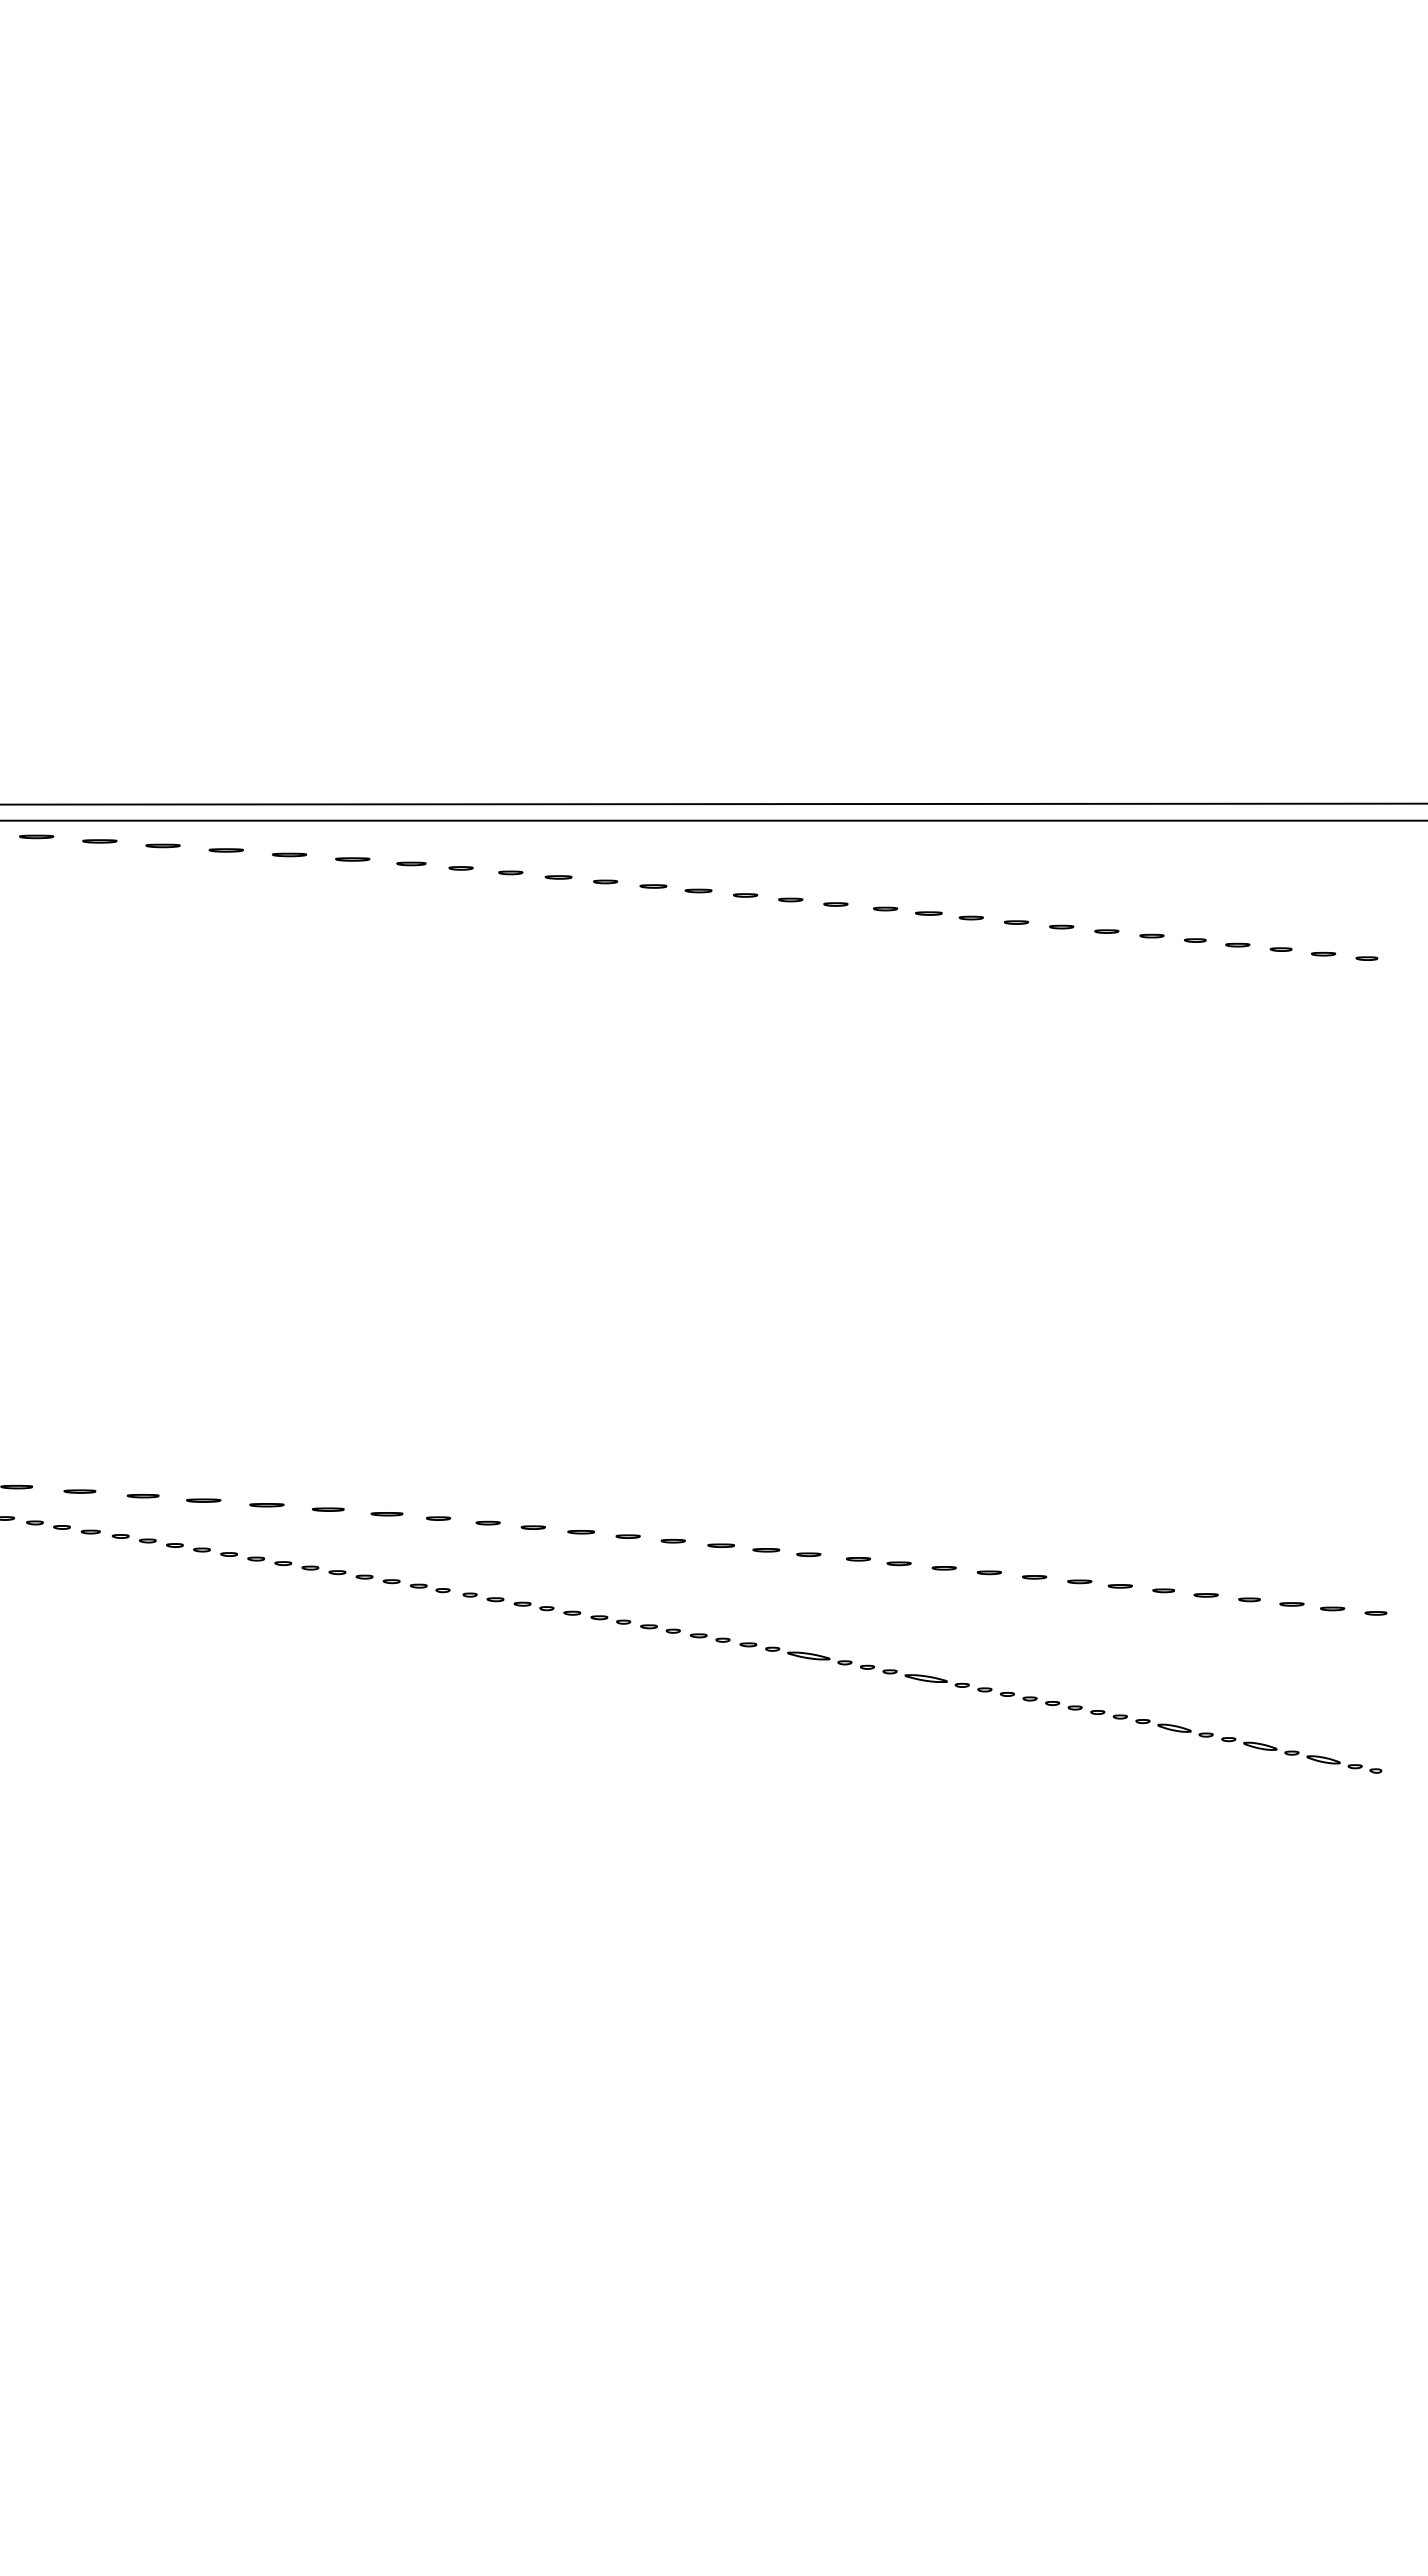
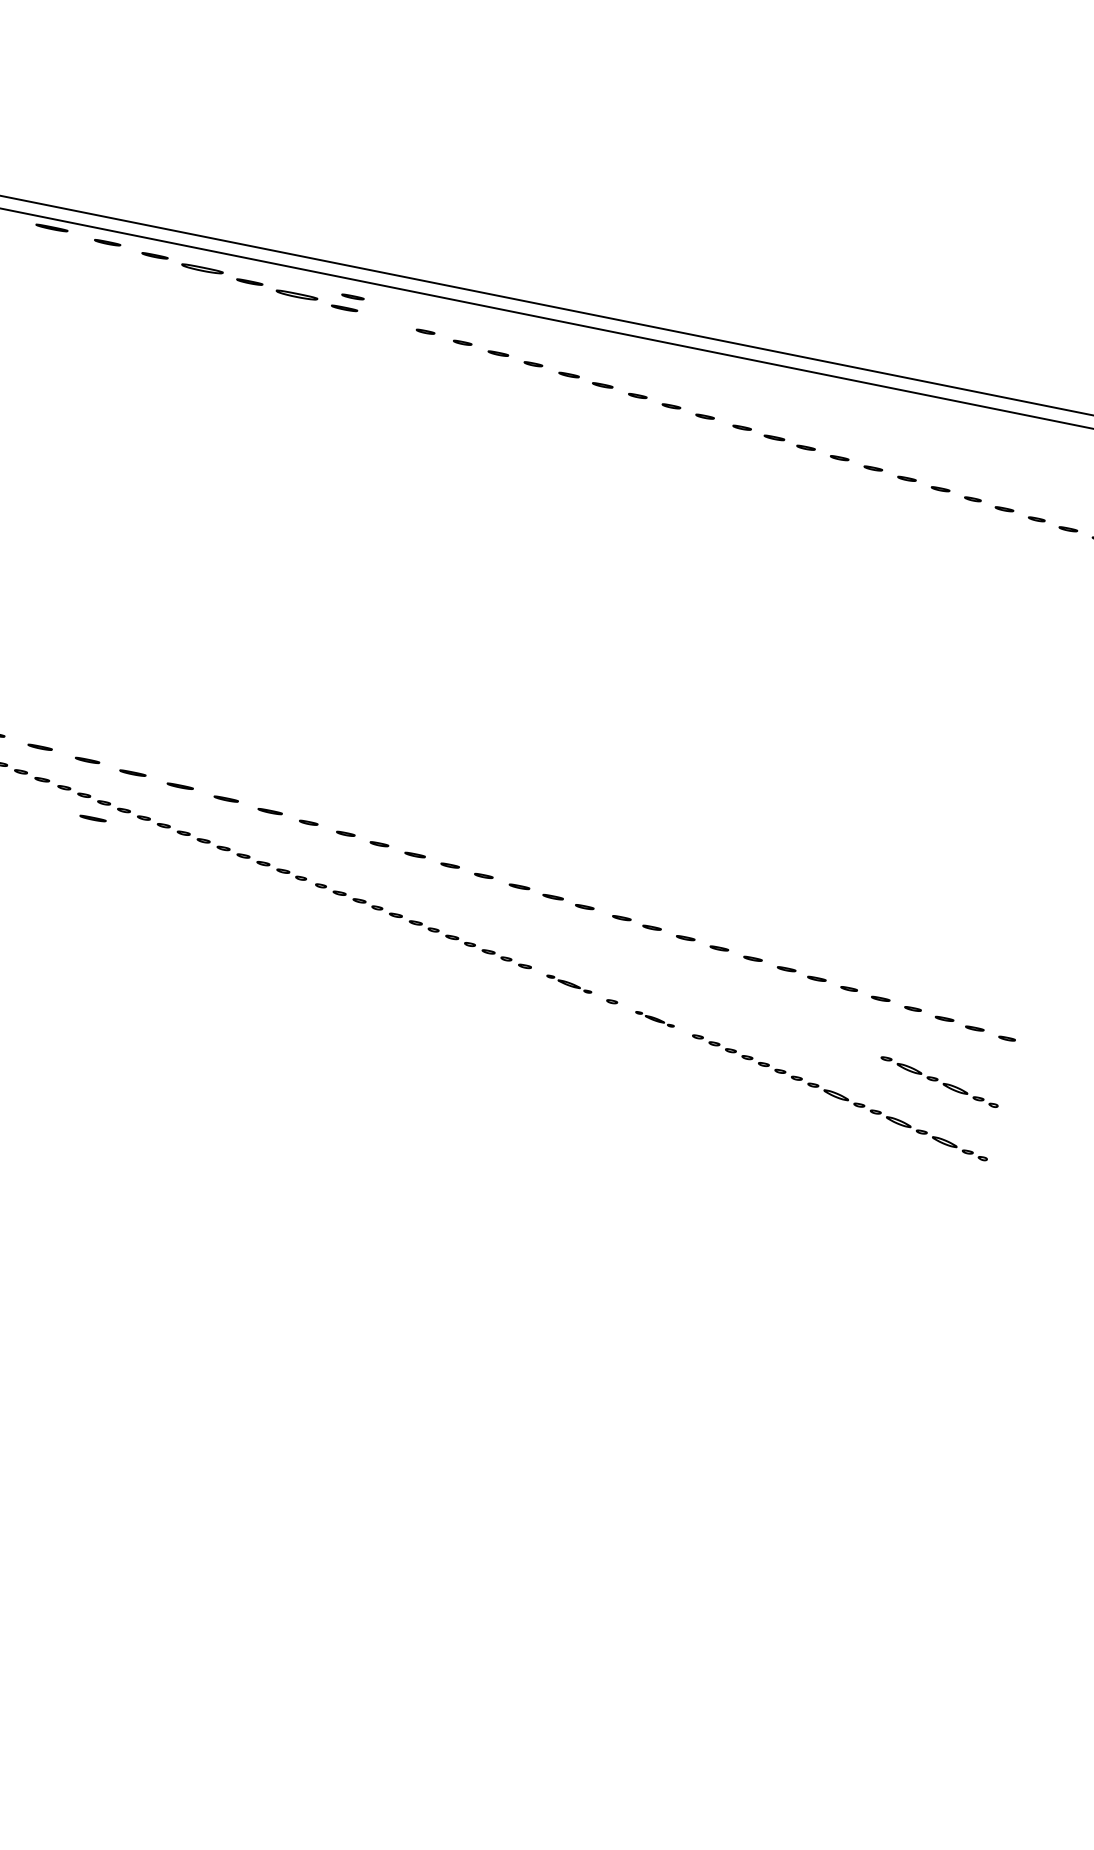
part: (162, 845) -> (201, 268), size x1.6
part: (289, 854) -> (297, 295), size x1.6
part: (411, 863) -> (353, 296), moved
line: (164, 1568) -> (92, 818), added
part: (808, 1655) -> (569, 983), size x0.7
part: (925, 1678) -> (654, 1019), size x0.6
part: (1301, 1685) -> (939, 1082), added

